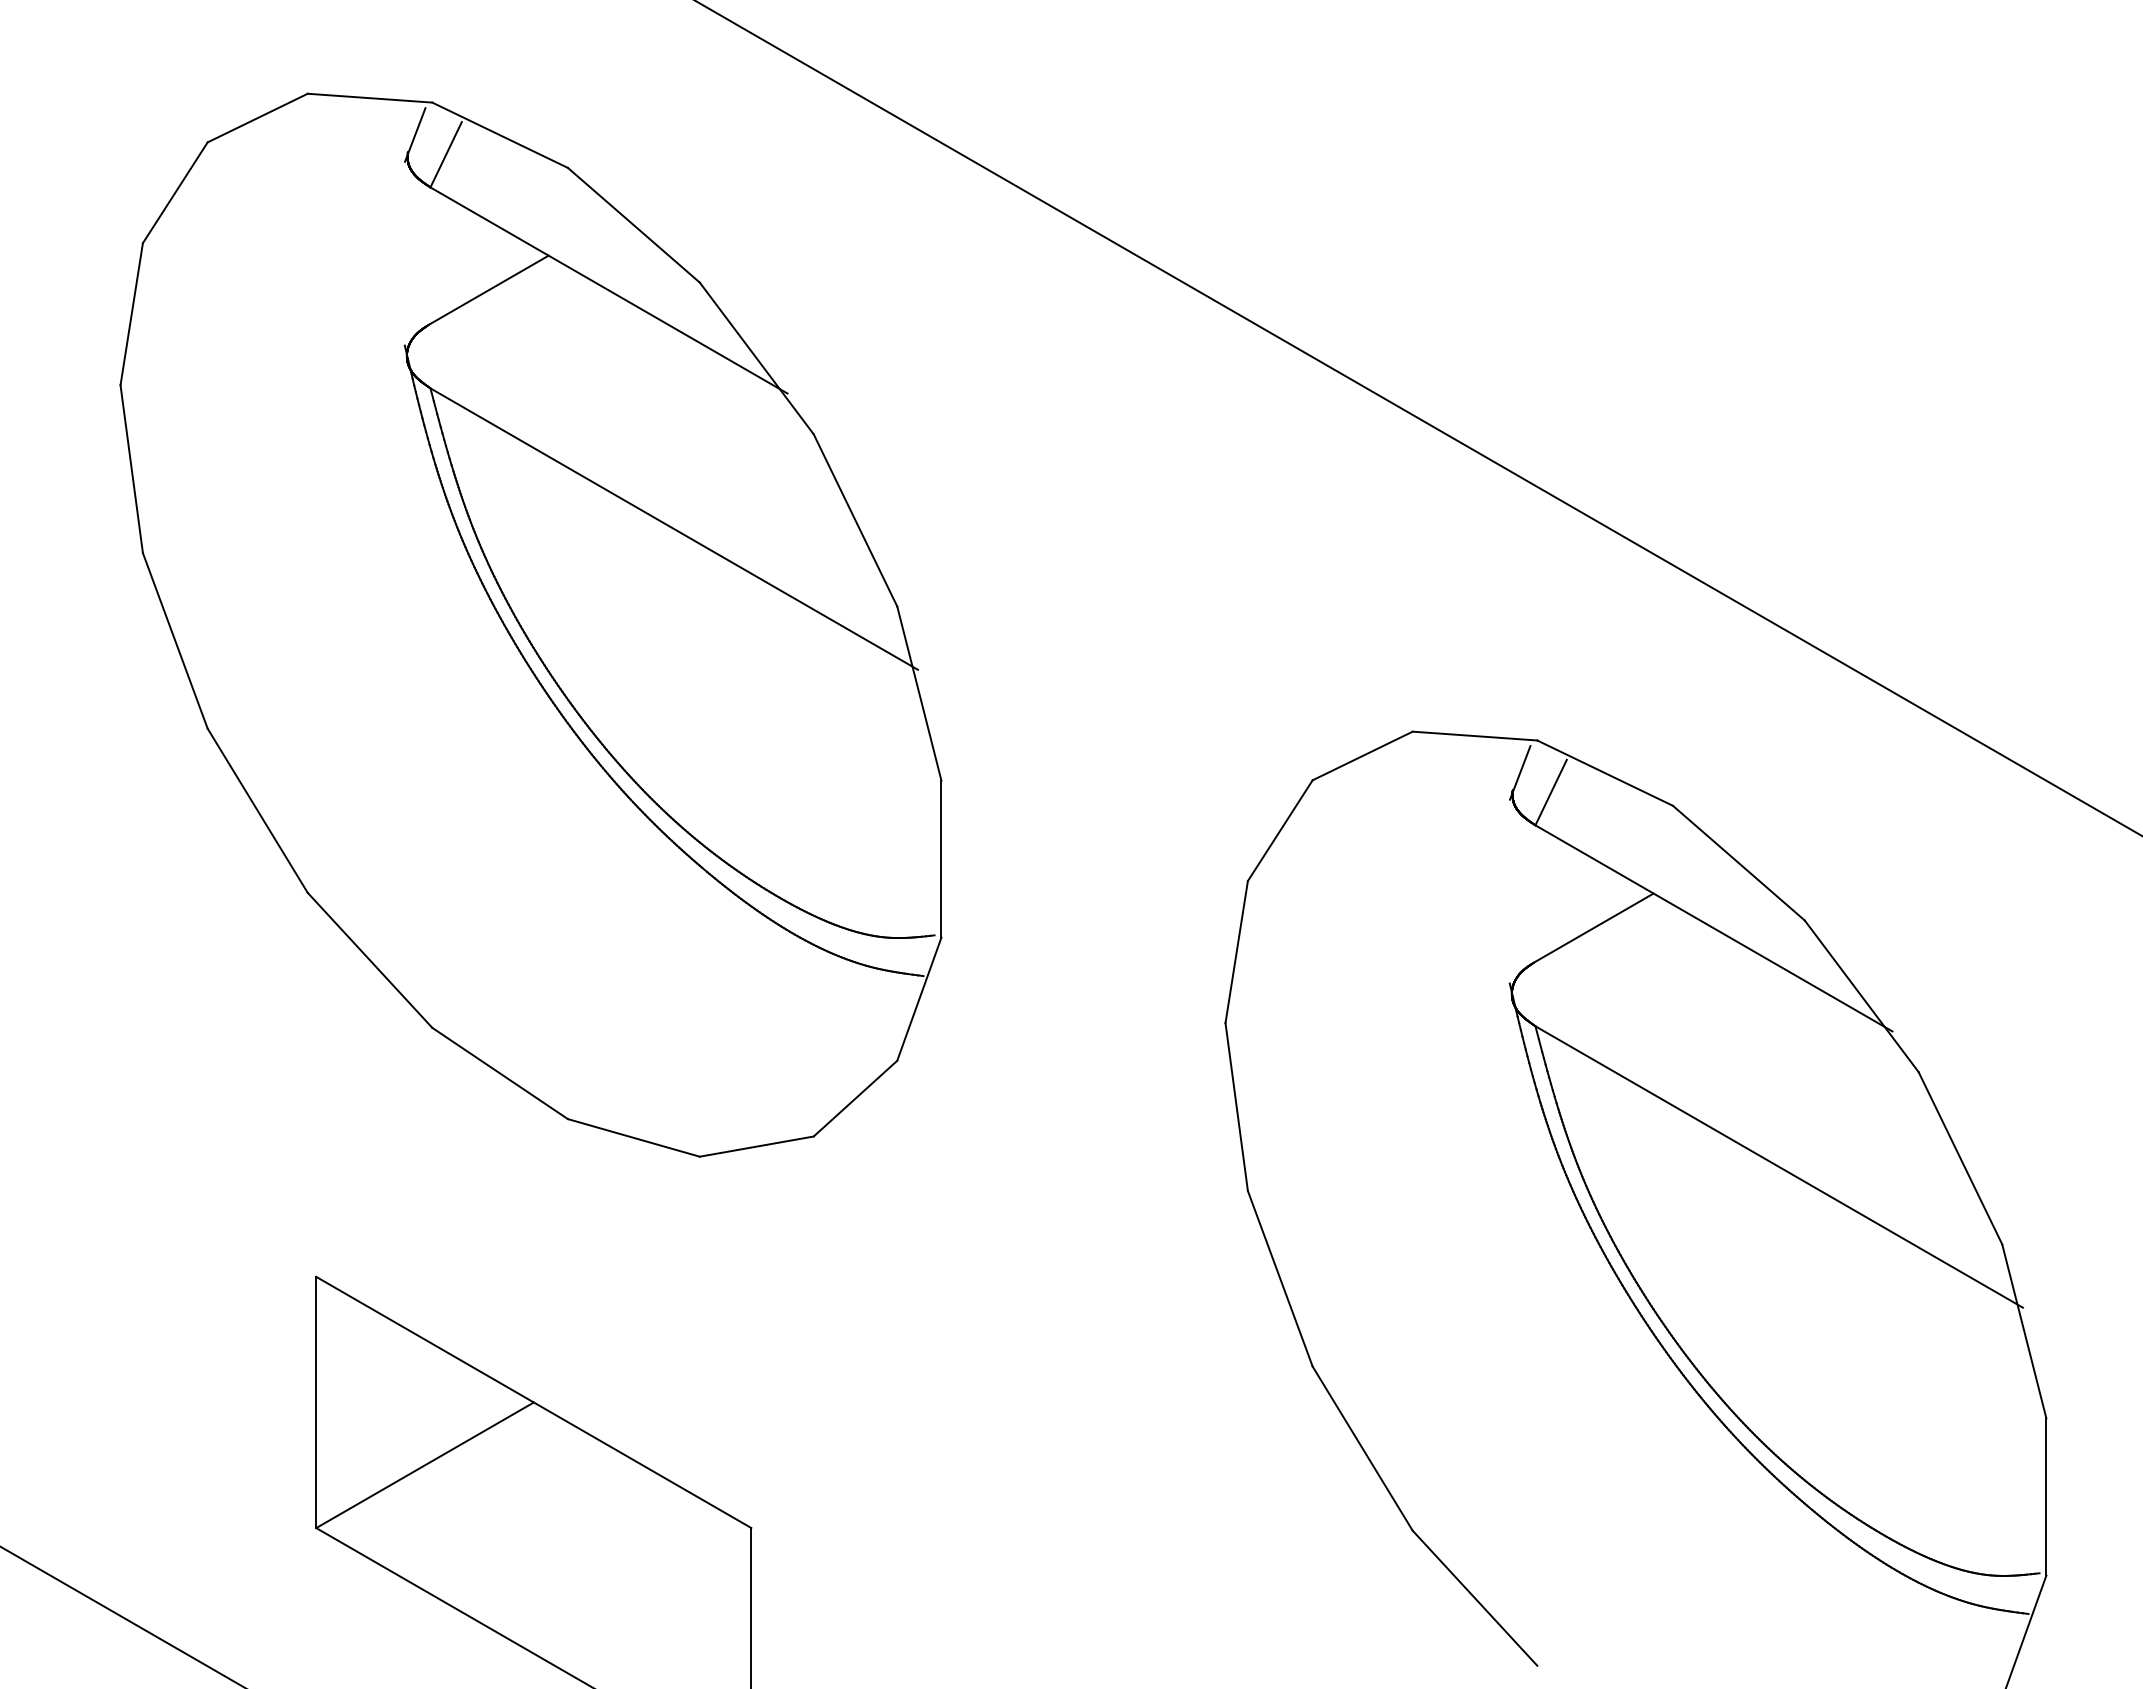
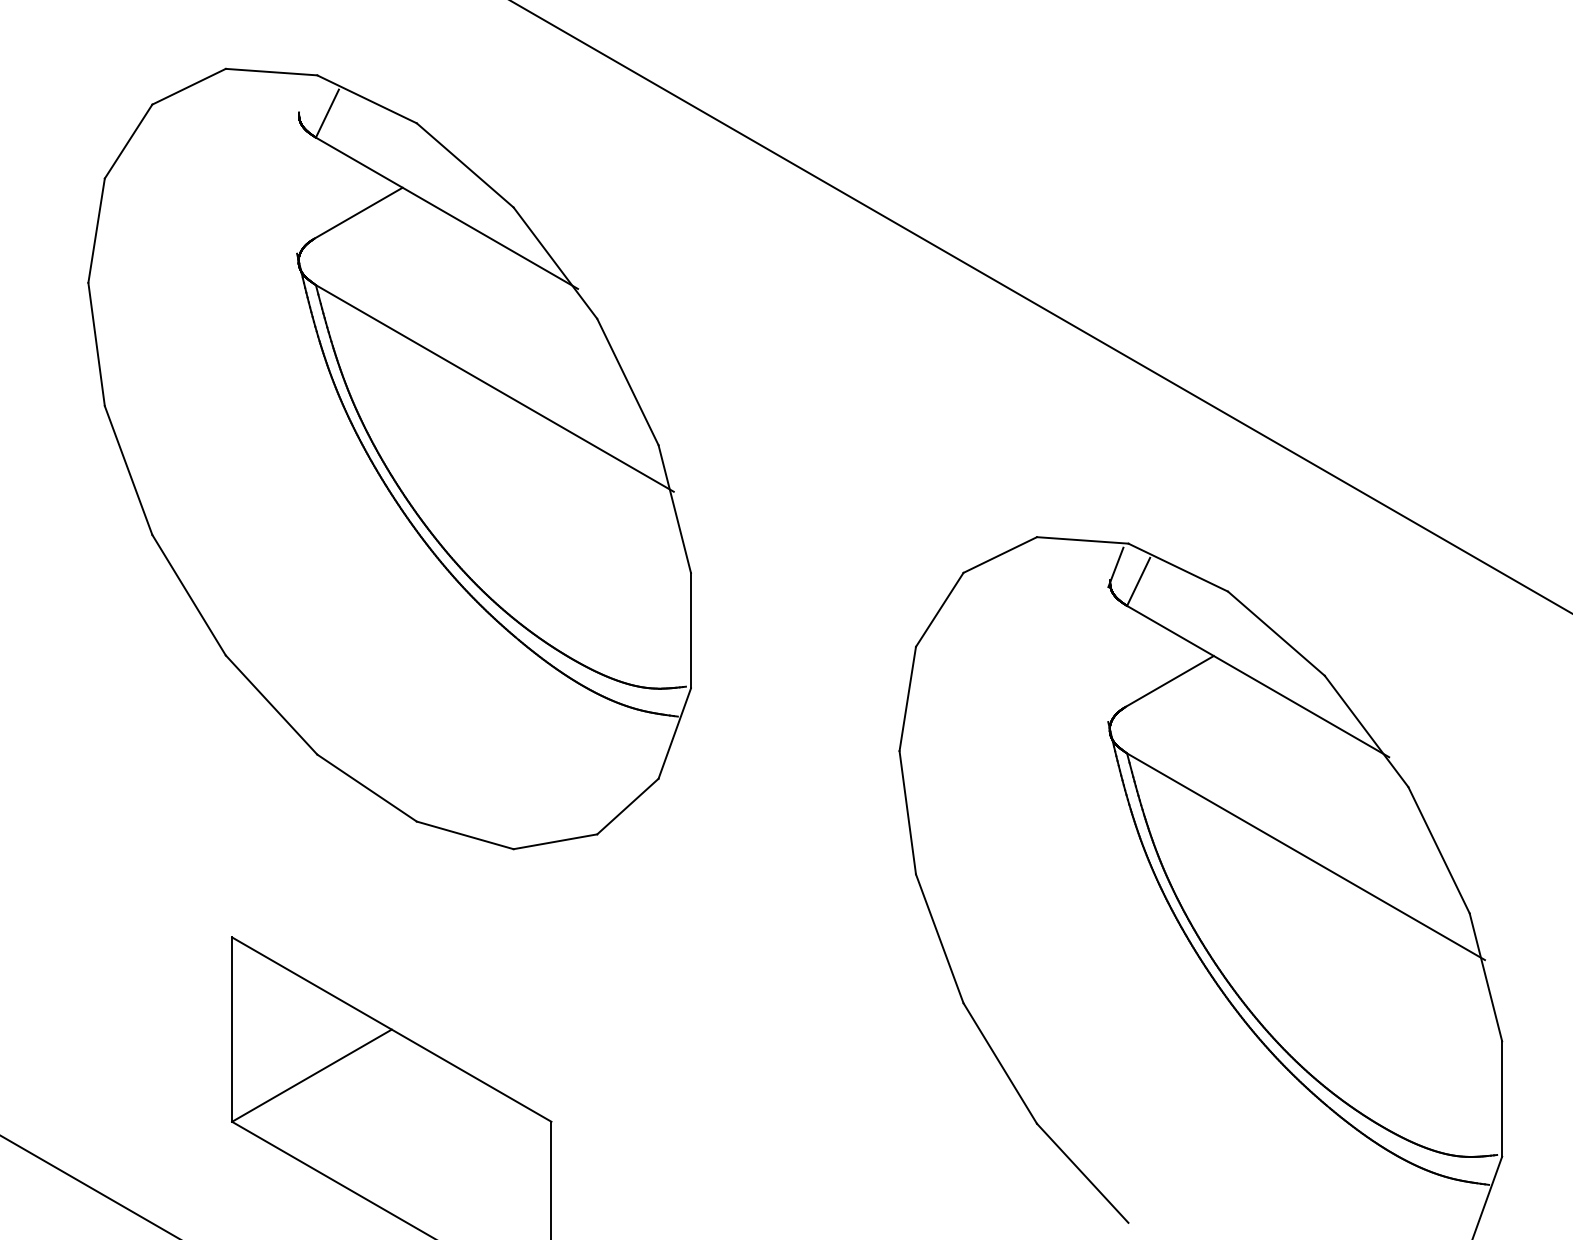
line: (415, 134) -> (304, 98), removed

